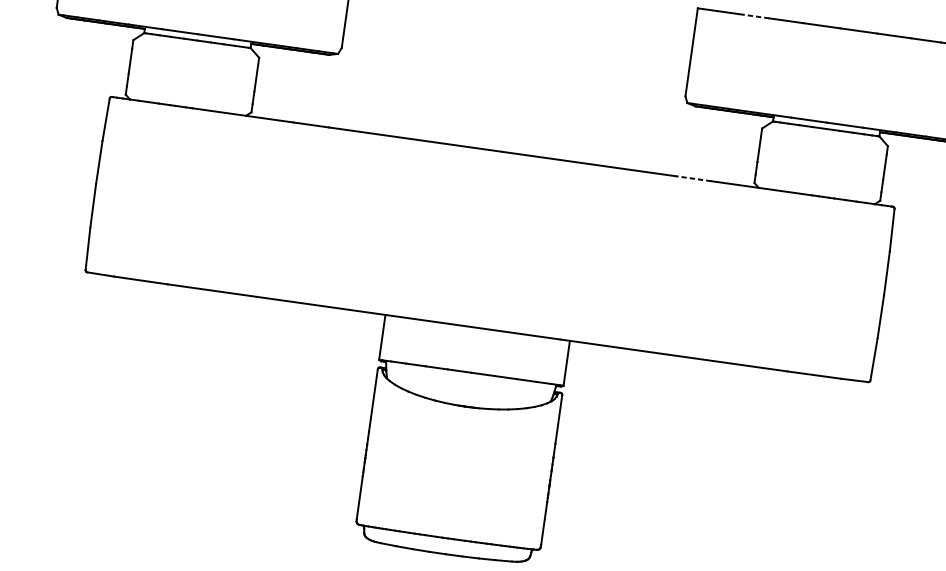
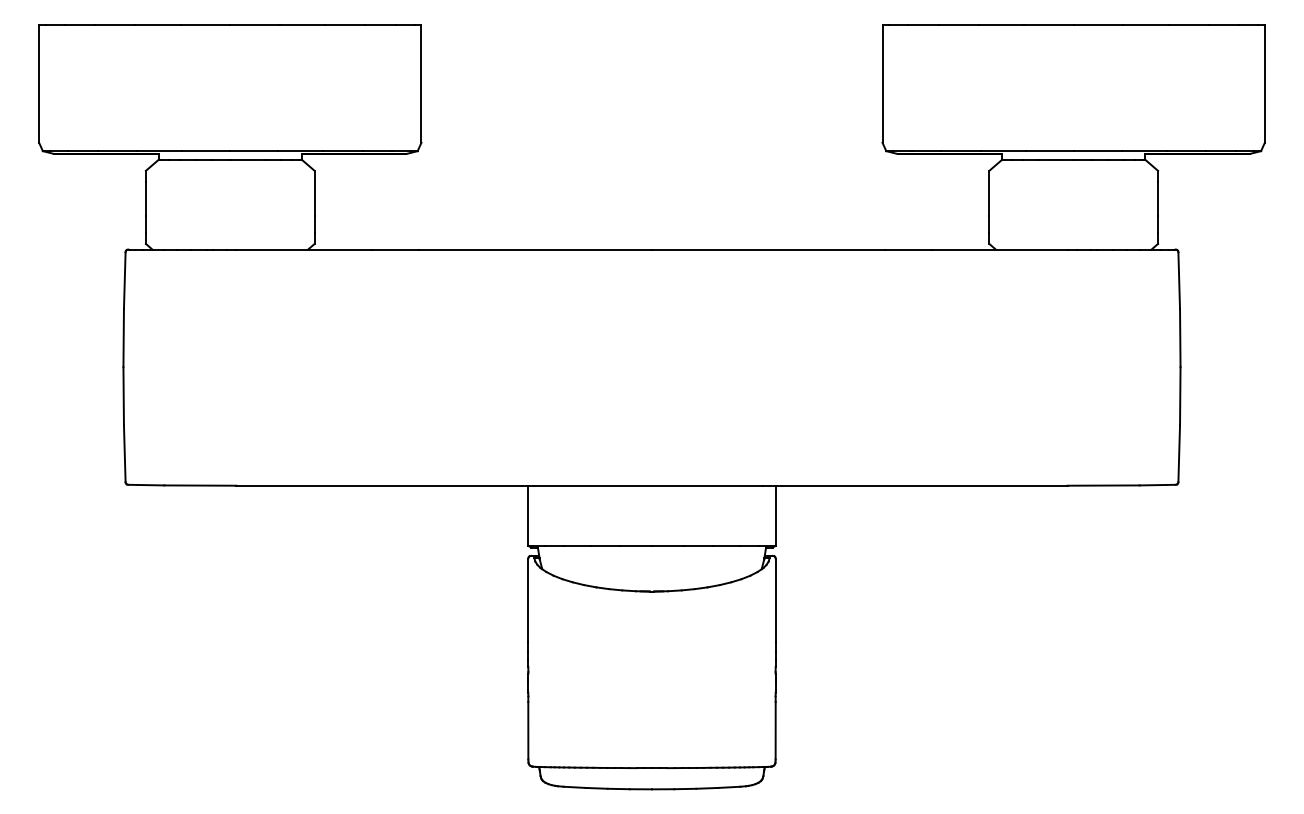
line: (754, 16) -> (958, 24), dashed -> solid
line: (693, 178) -> (908, 249), dashed -> solid

